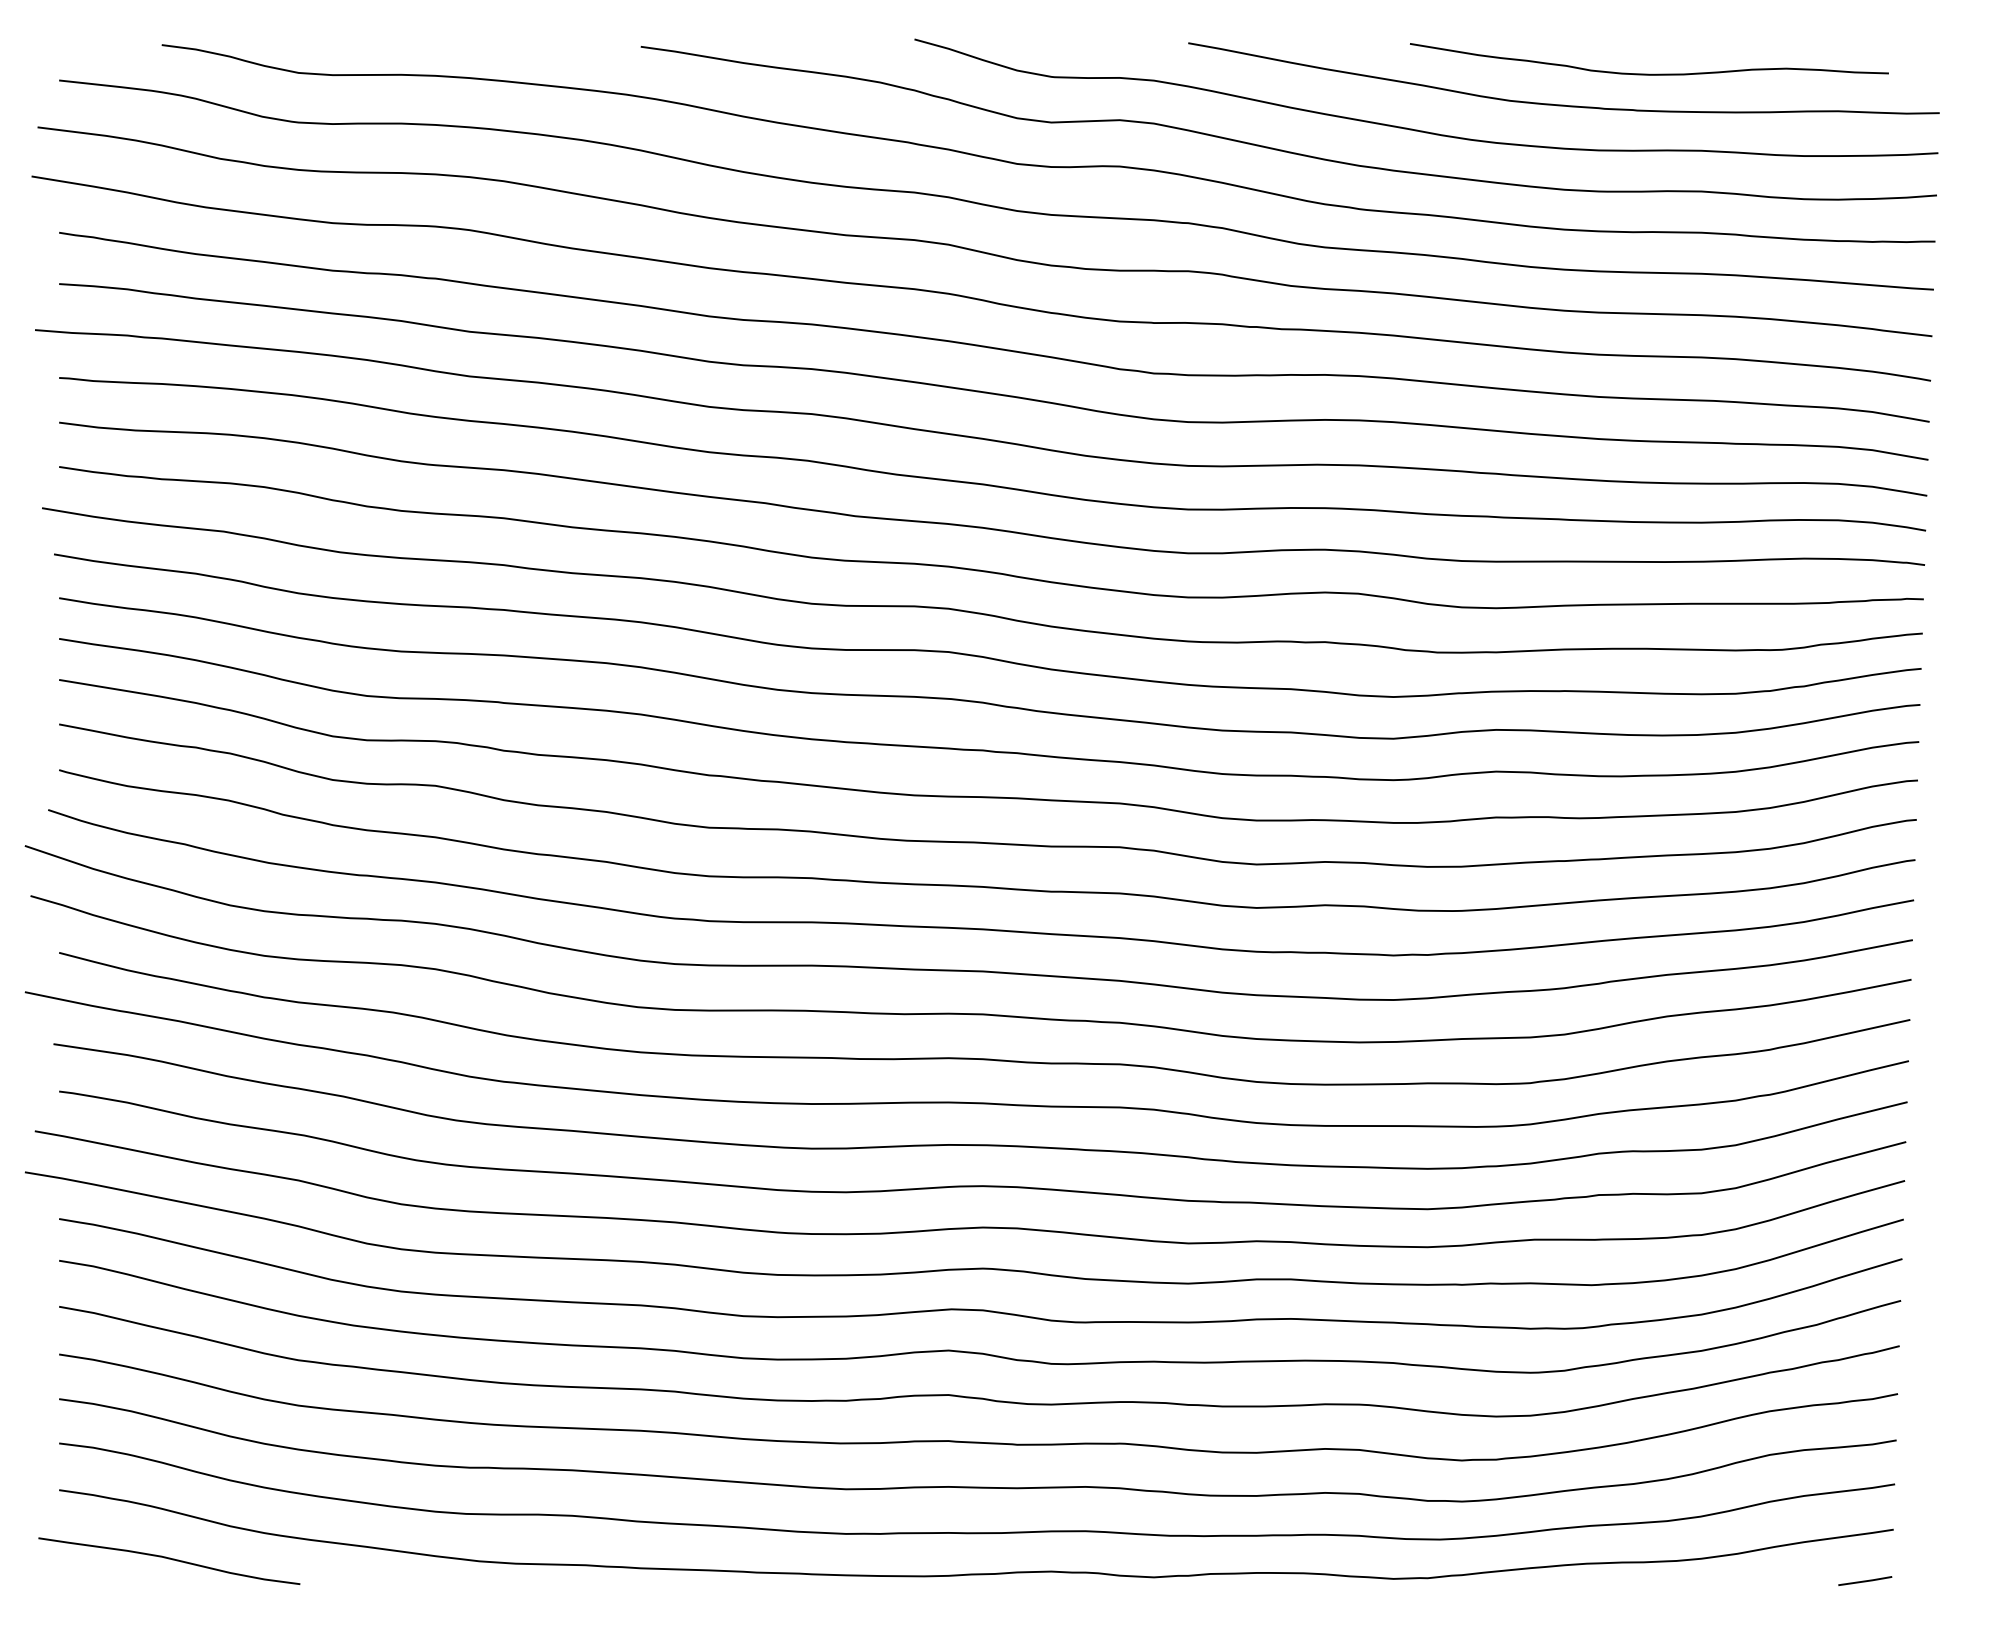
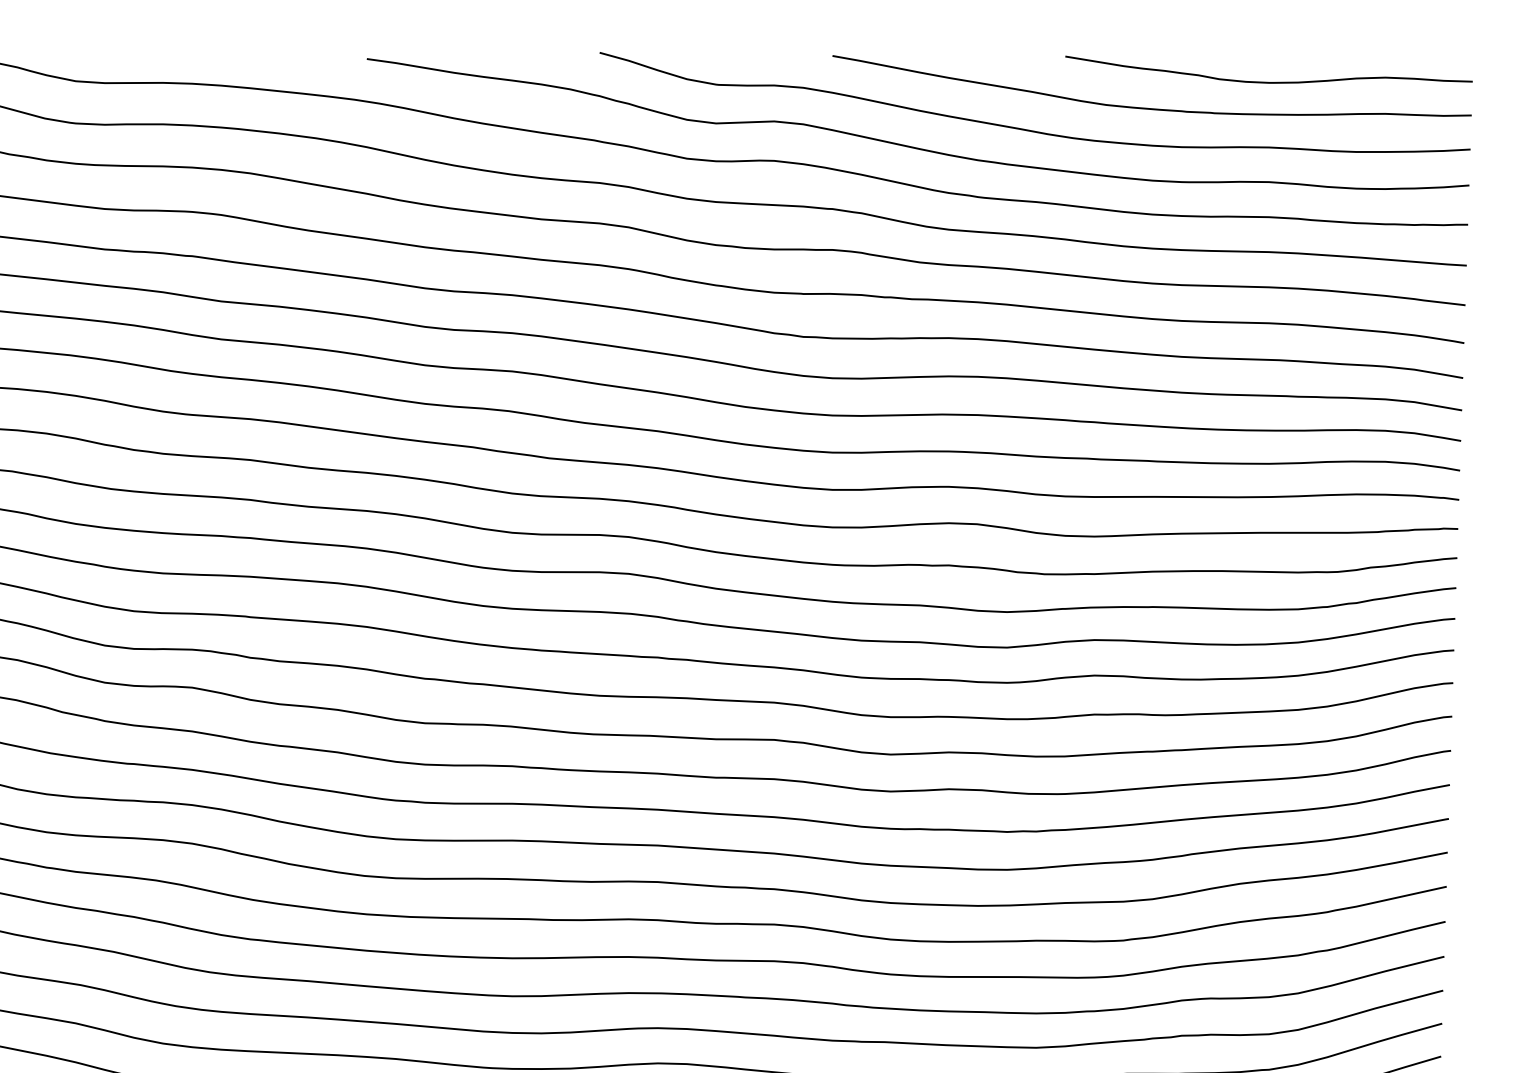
curve: (1649, 73) -> (1269, 81), moved

